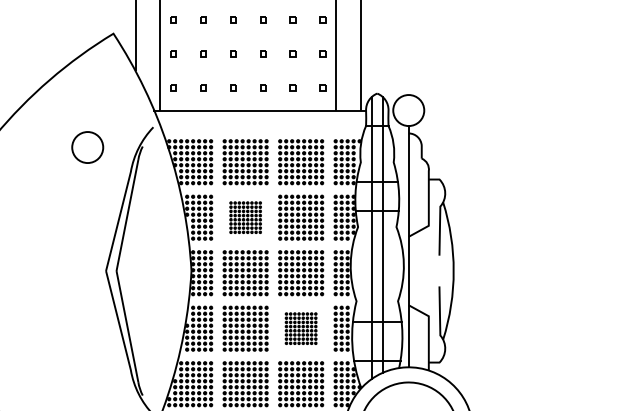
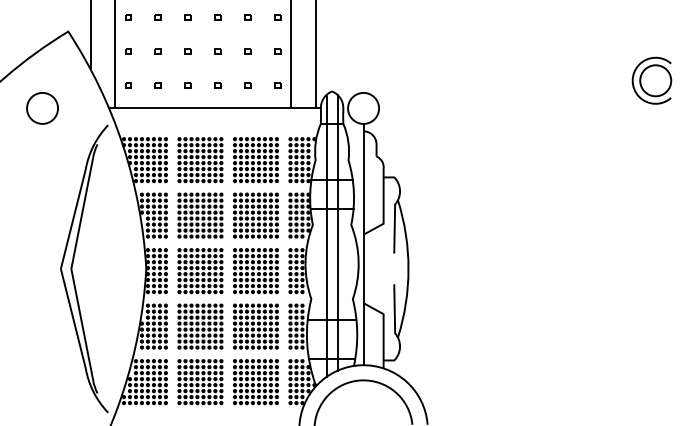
circle: (87, 147) -> (42, 108), moved
part: (245, 217) -> (200, 215), size x1.43
part: (300, 328) -> (255, 326), size x1.43

